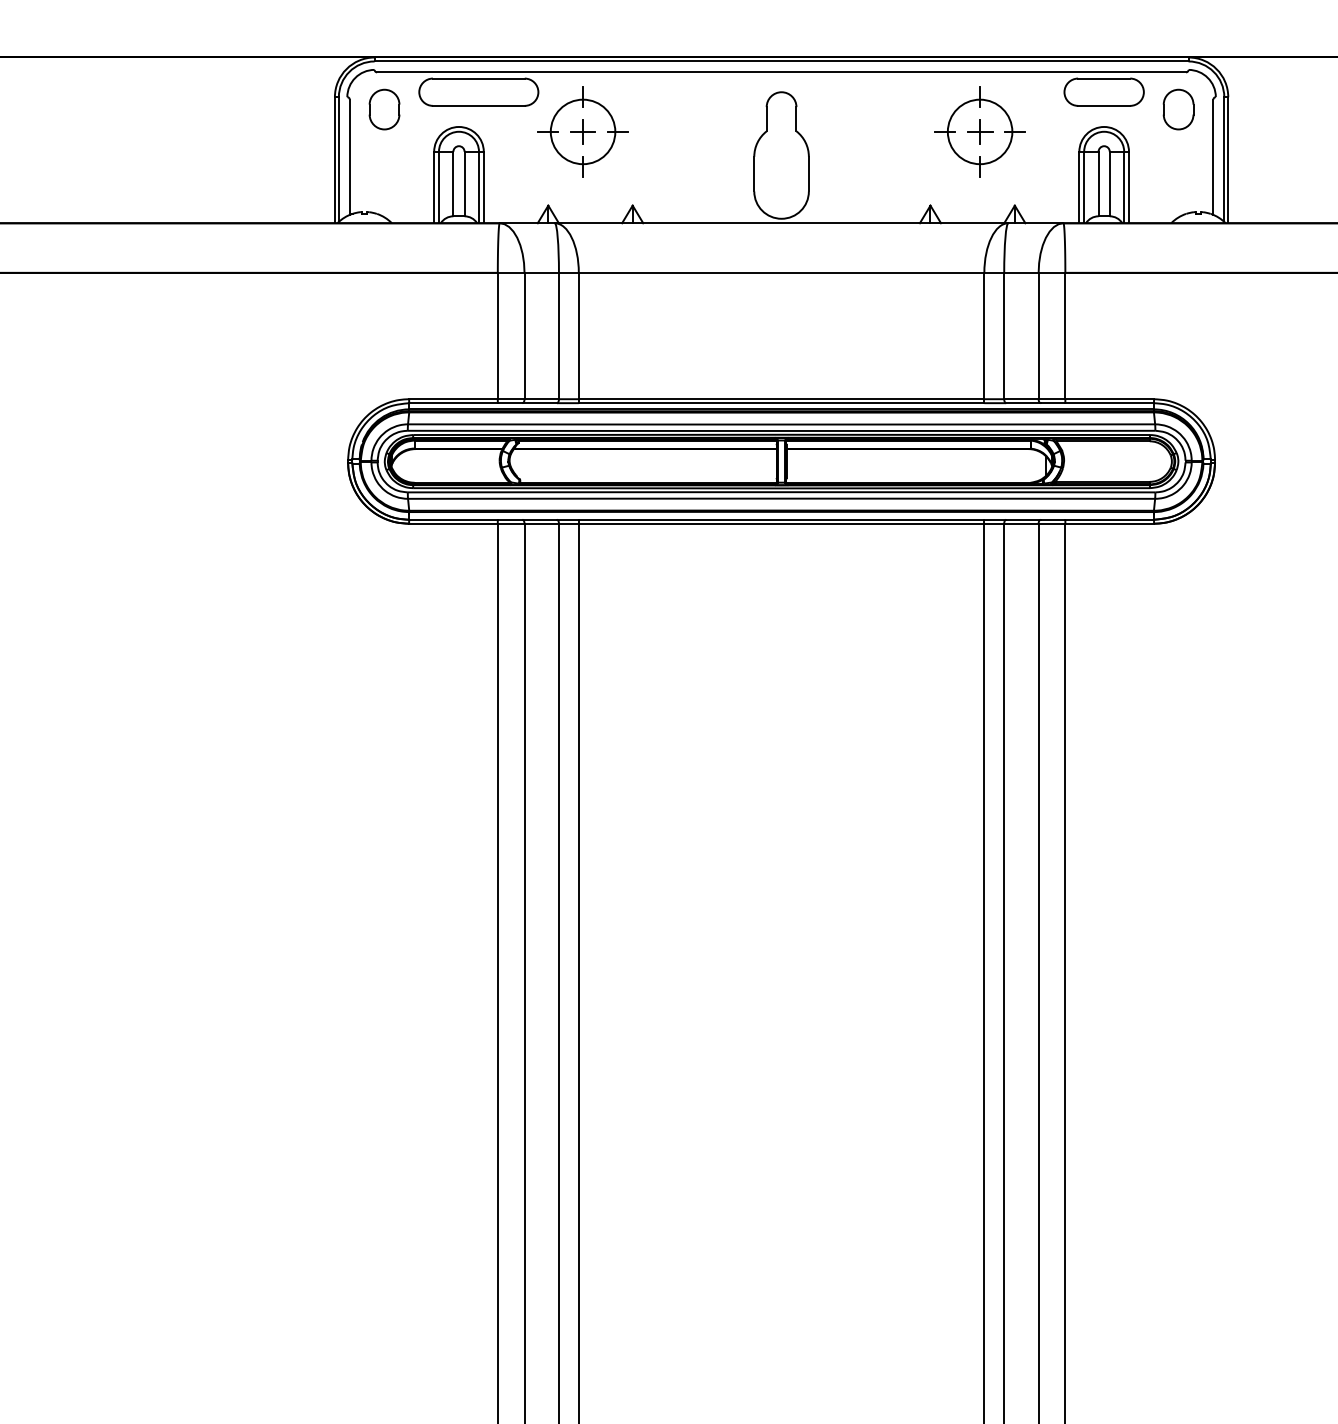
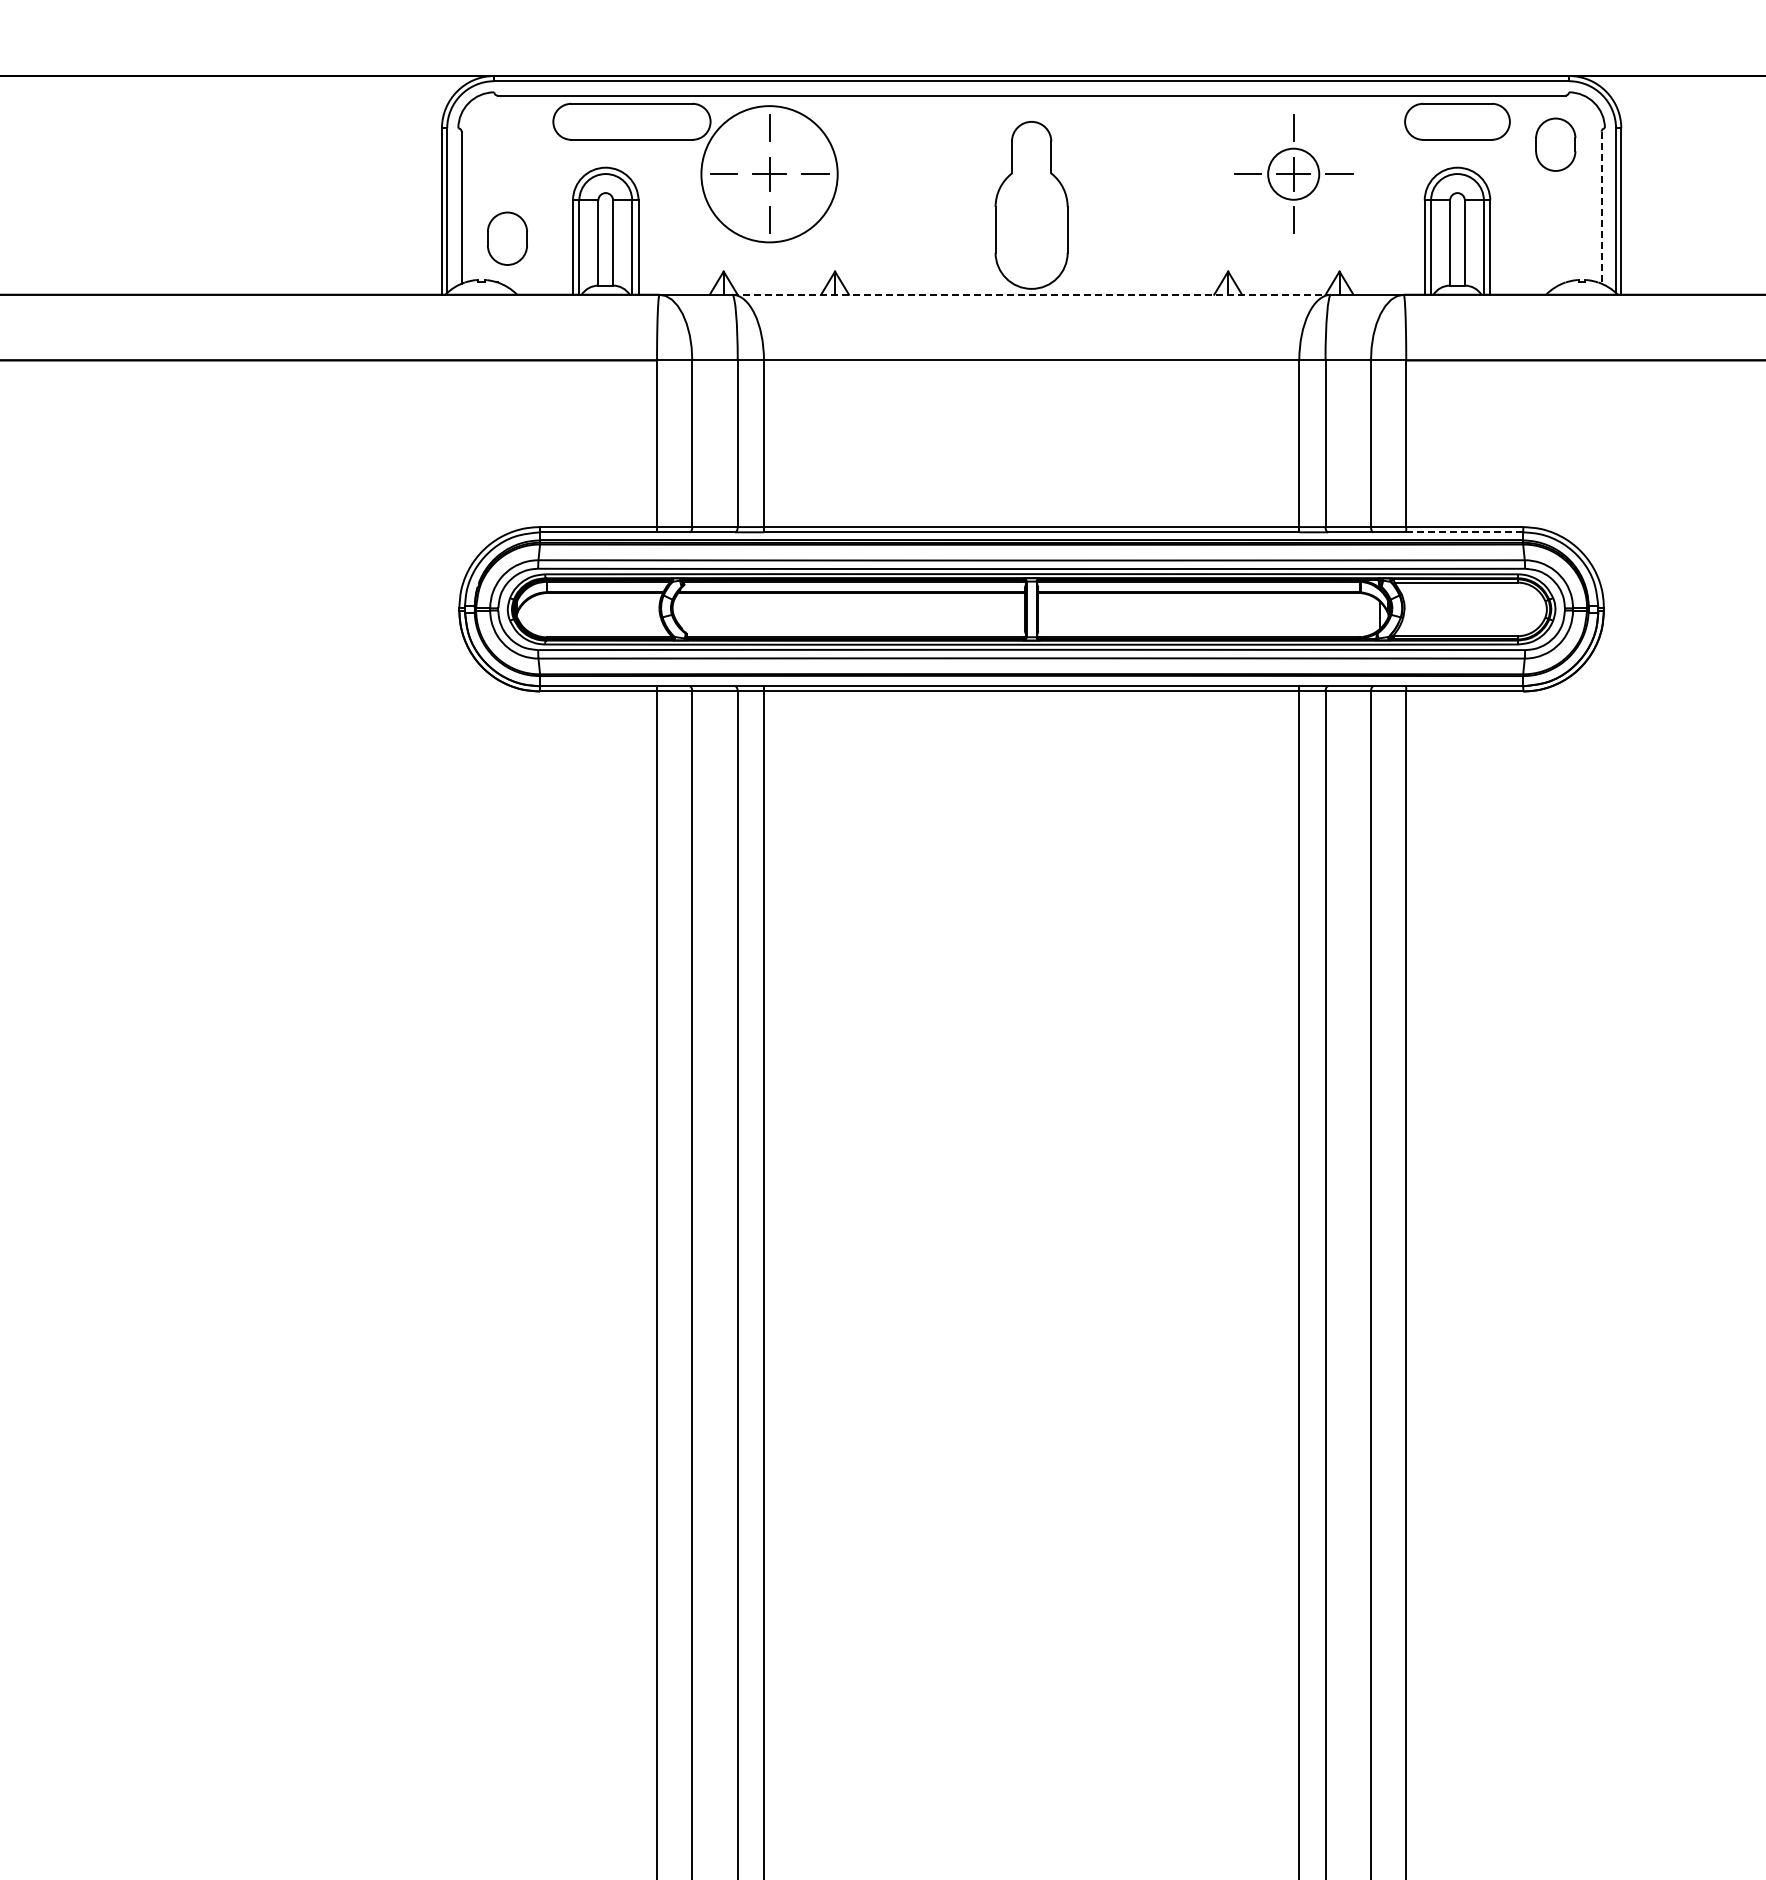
part: (384, 109) -> (507, 238), moved
circle: (583, 131) -> (769, 173), size x1.6
circle: (979, 131) -> (1293, 173), size x0.6
line: (1213, 157) -> (1601, 208), solid -> dashed
line: (782, 223) -> (1032, 294), solid -> dashed
line: (1109, 403) -> (1464, 532), solid -> dashed

